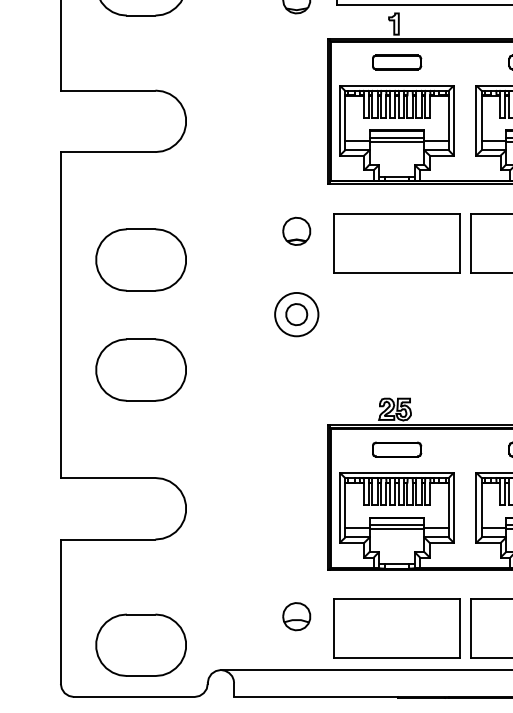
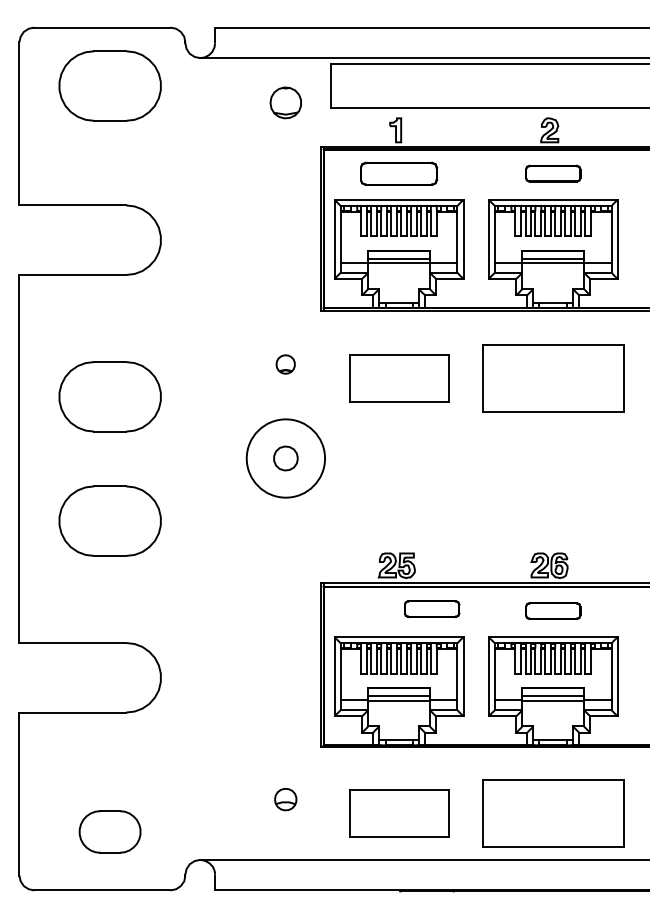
part: (397, 62) -> (399, 173), size x1.4
part: (296, 231) -> (285, 364), size x0.6
part: (396, 243) -> (398, 378), size x0.7
circle: (296, 314) -> (285, 458), size x1.6
part: (397, 450) -> (432, 609), moved
part: (296, 616) -> (285, 799), size x0.7
part: (396, 628) -> (398, 813), size x0.7
part: (140, 644) -> (109, 831), size x0.6

